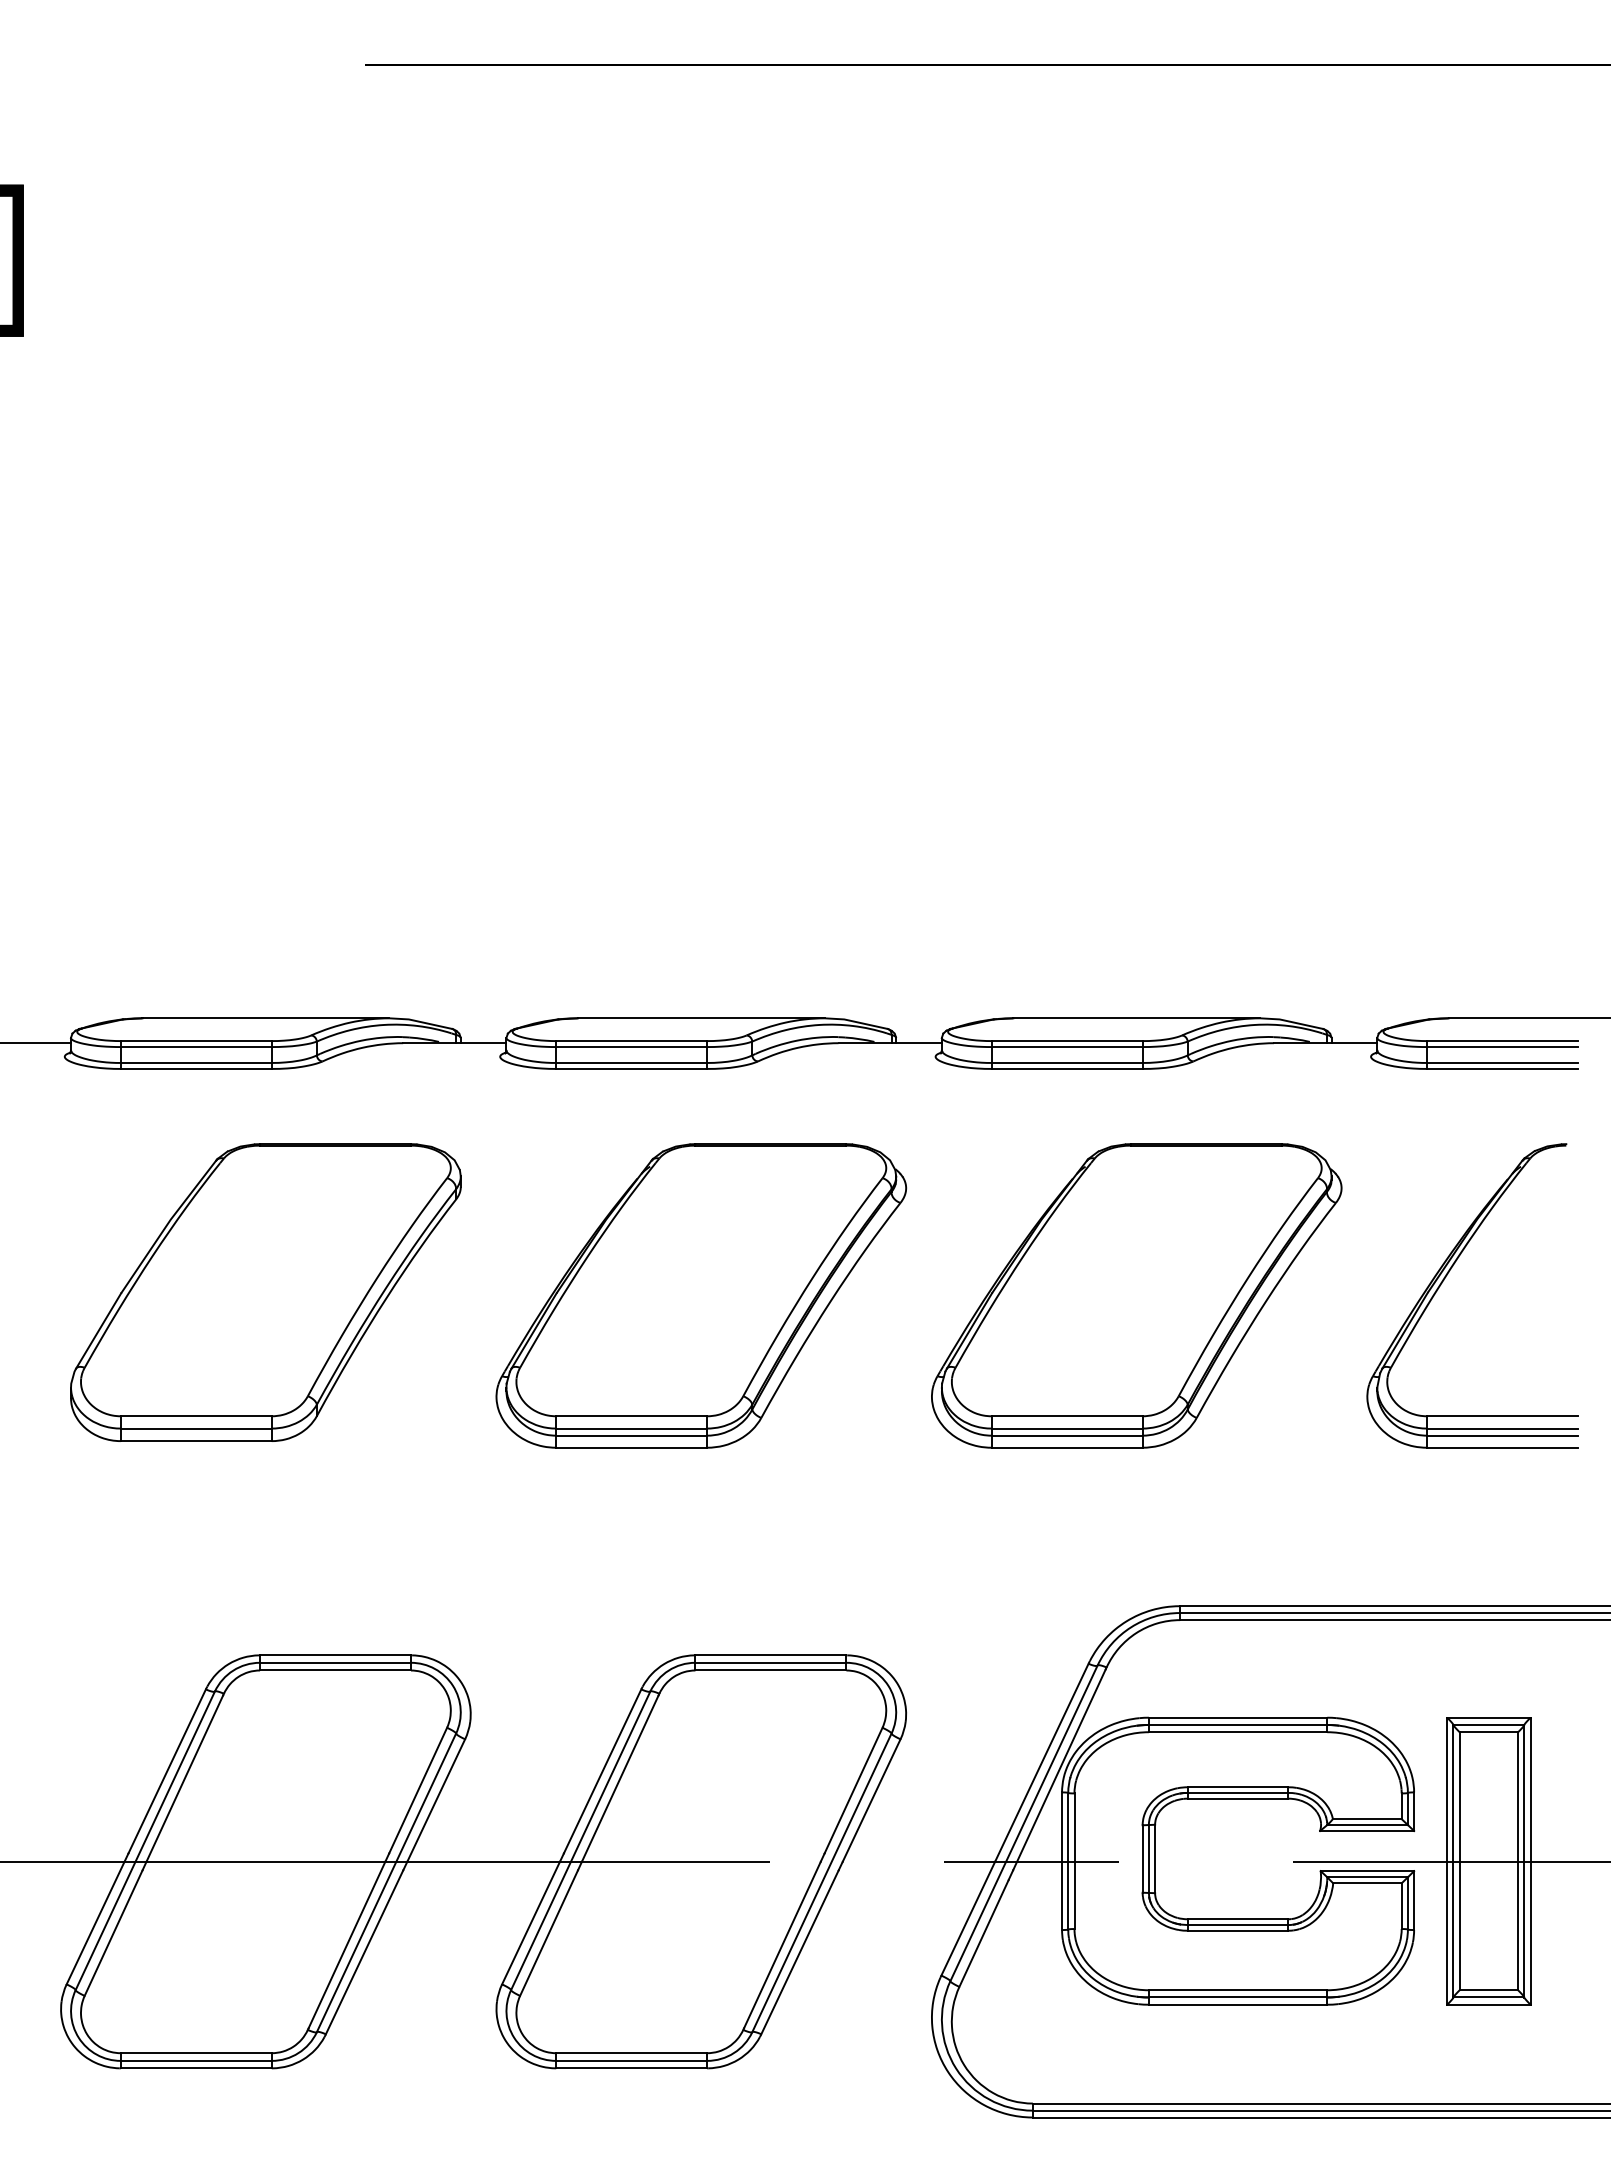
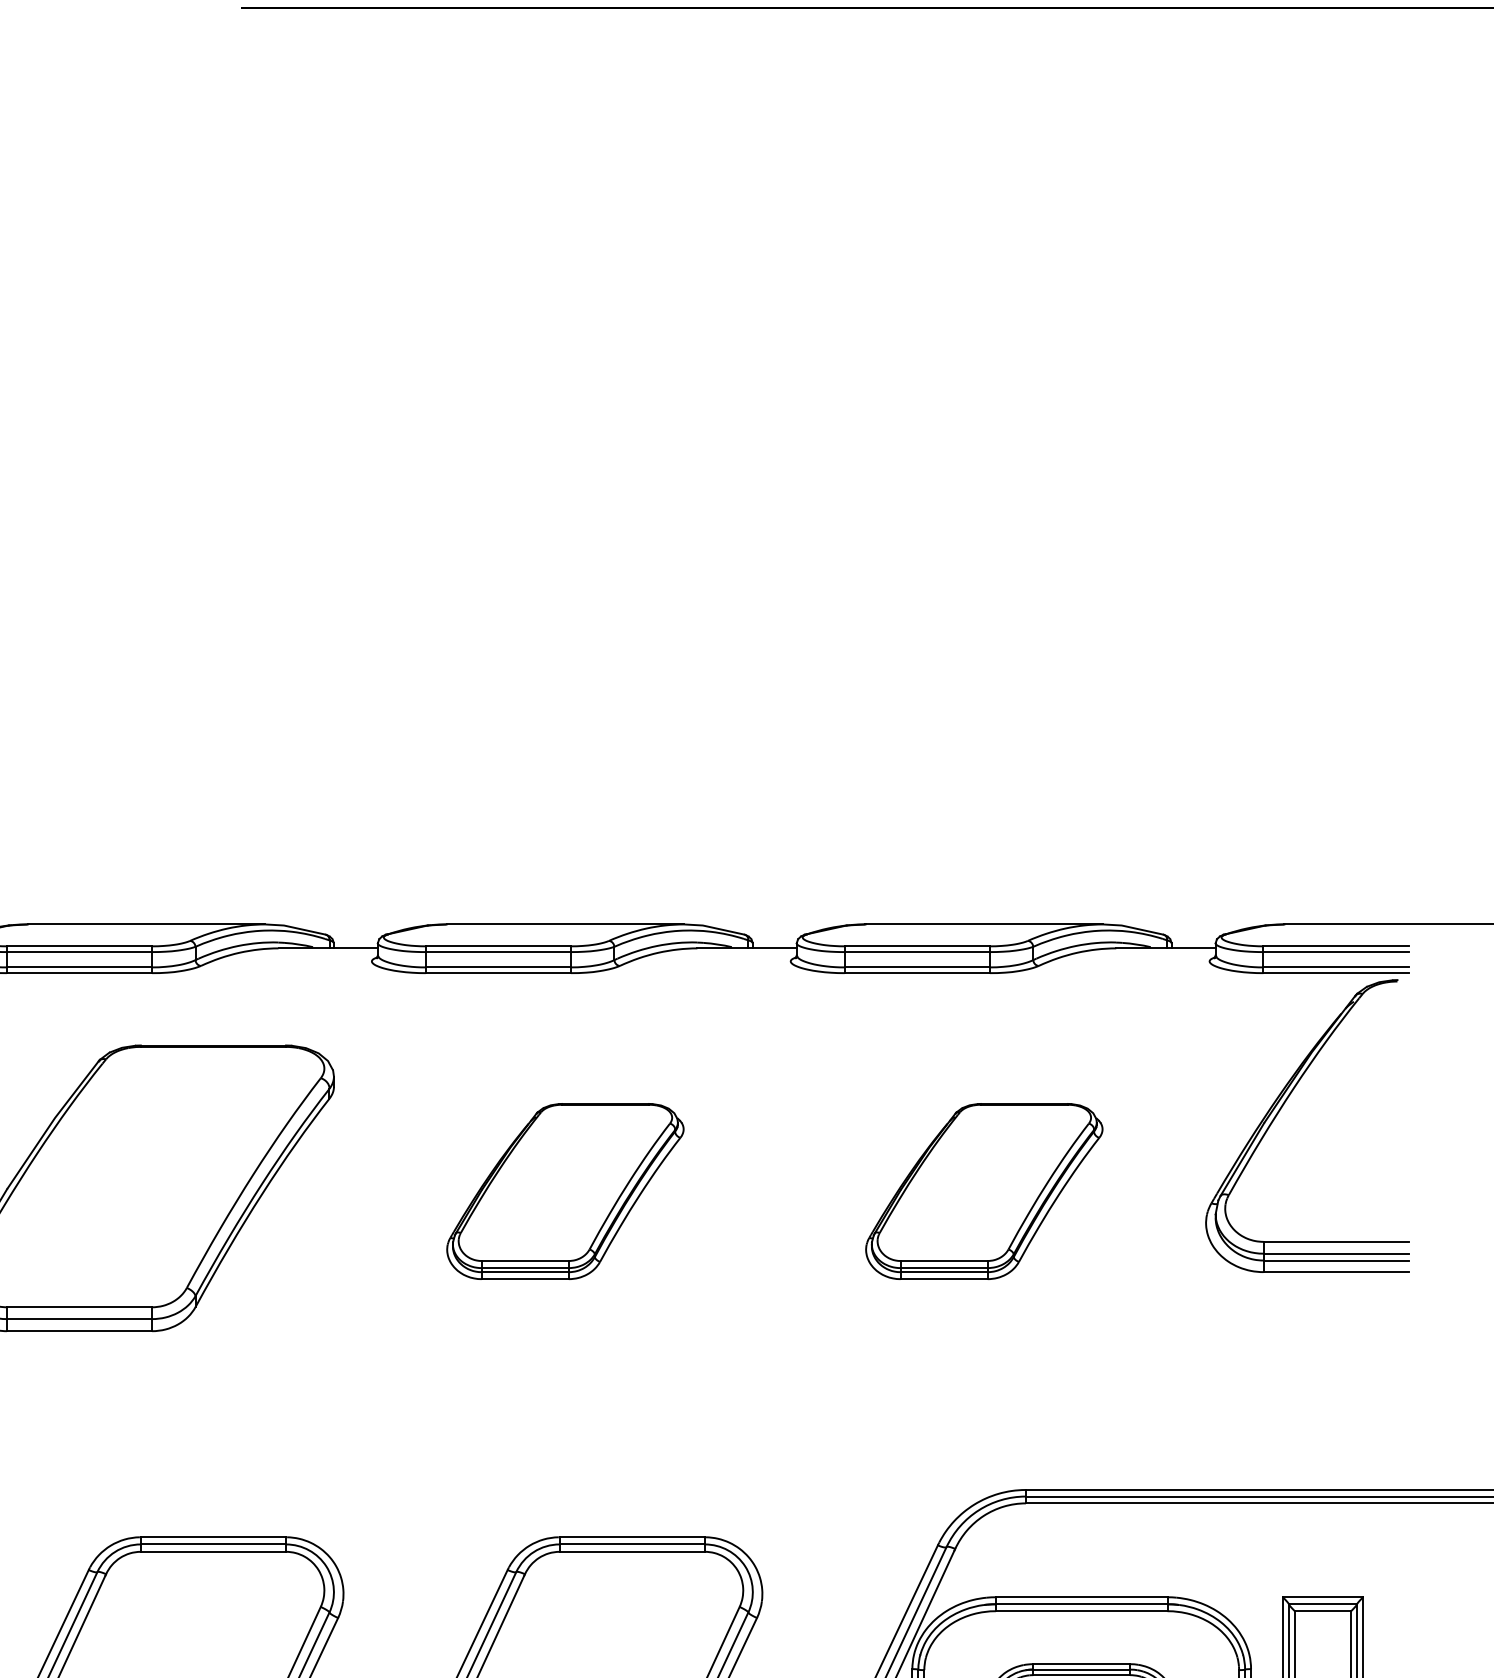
part: (1446, 1277) -> (1282, 1108), moved
part: (701, 1295) -> (565, 1191), size x0.6
part: (1136, 1295) -> (983, 1191), size x0.6

